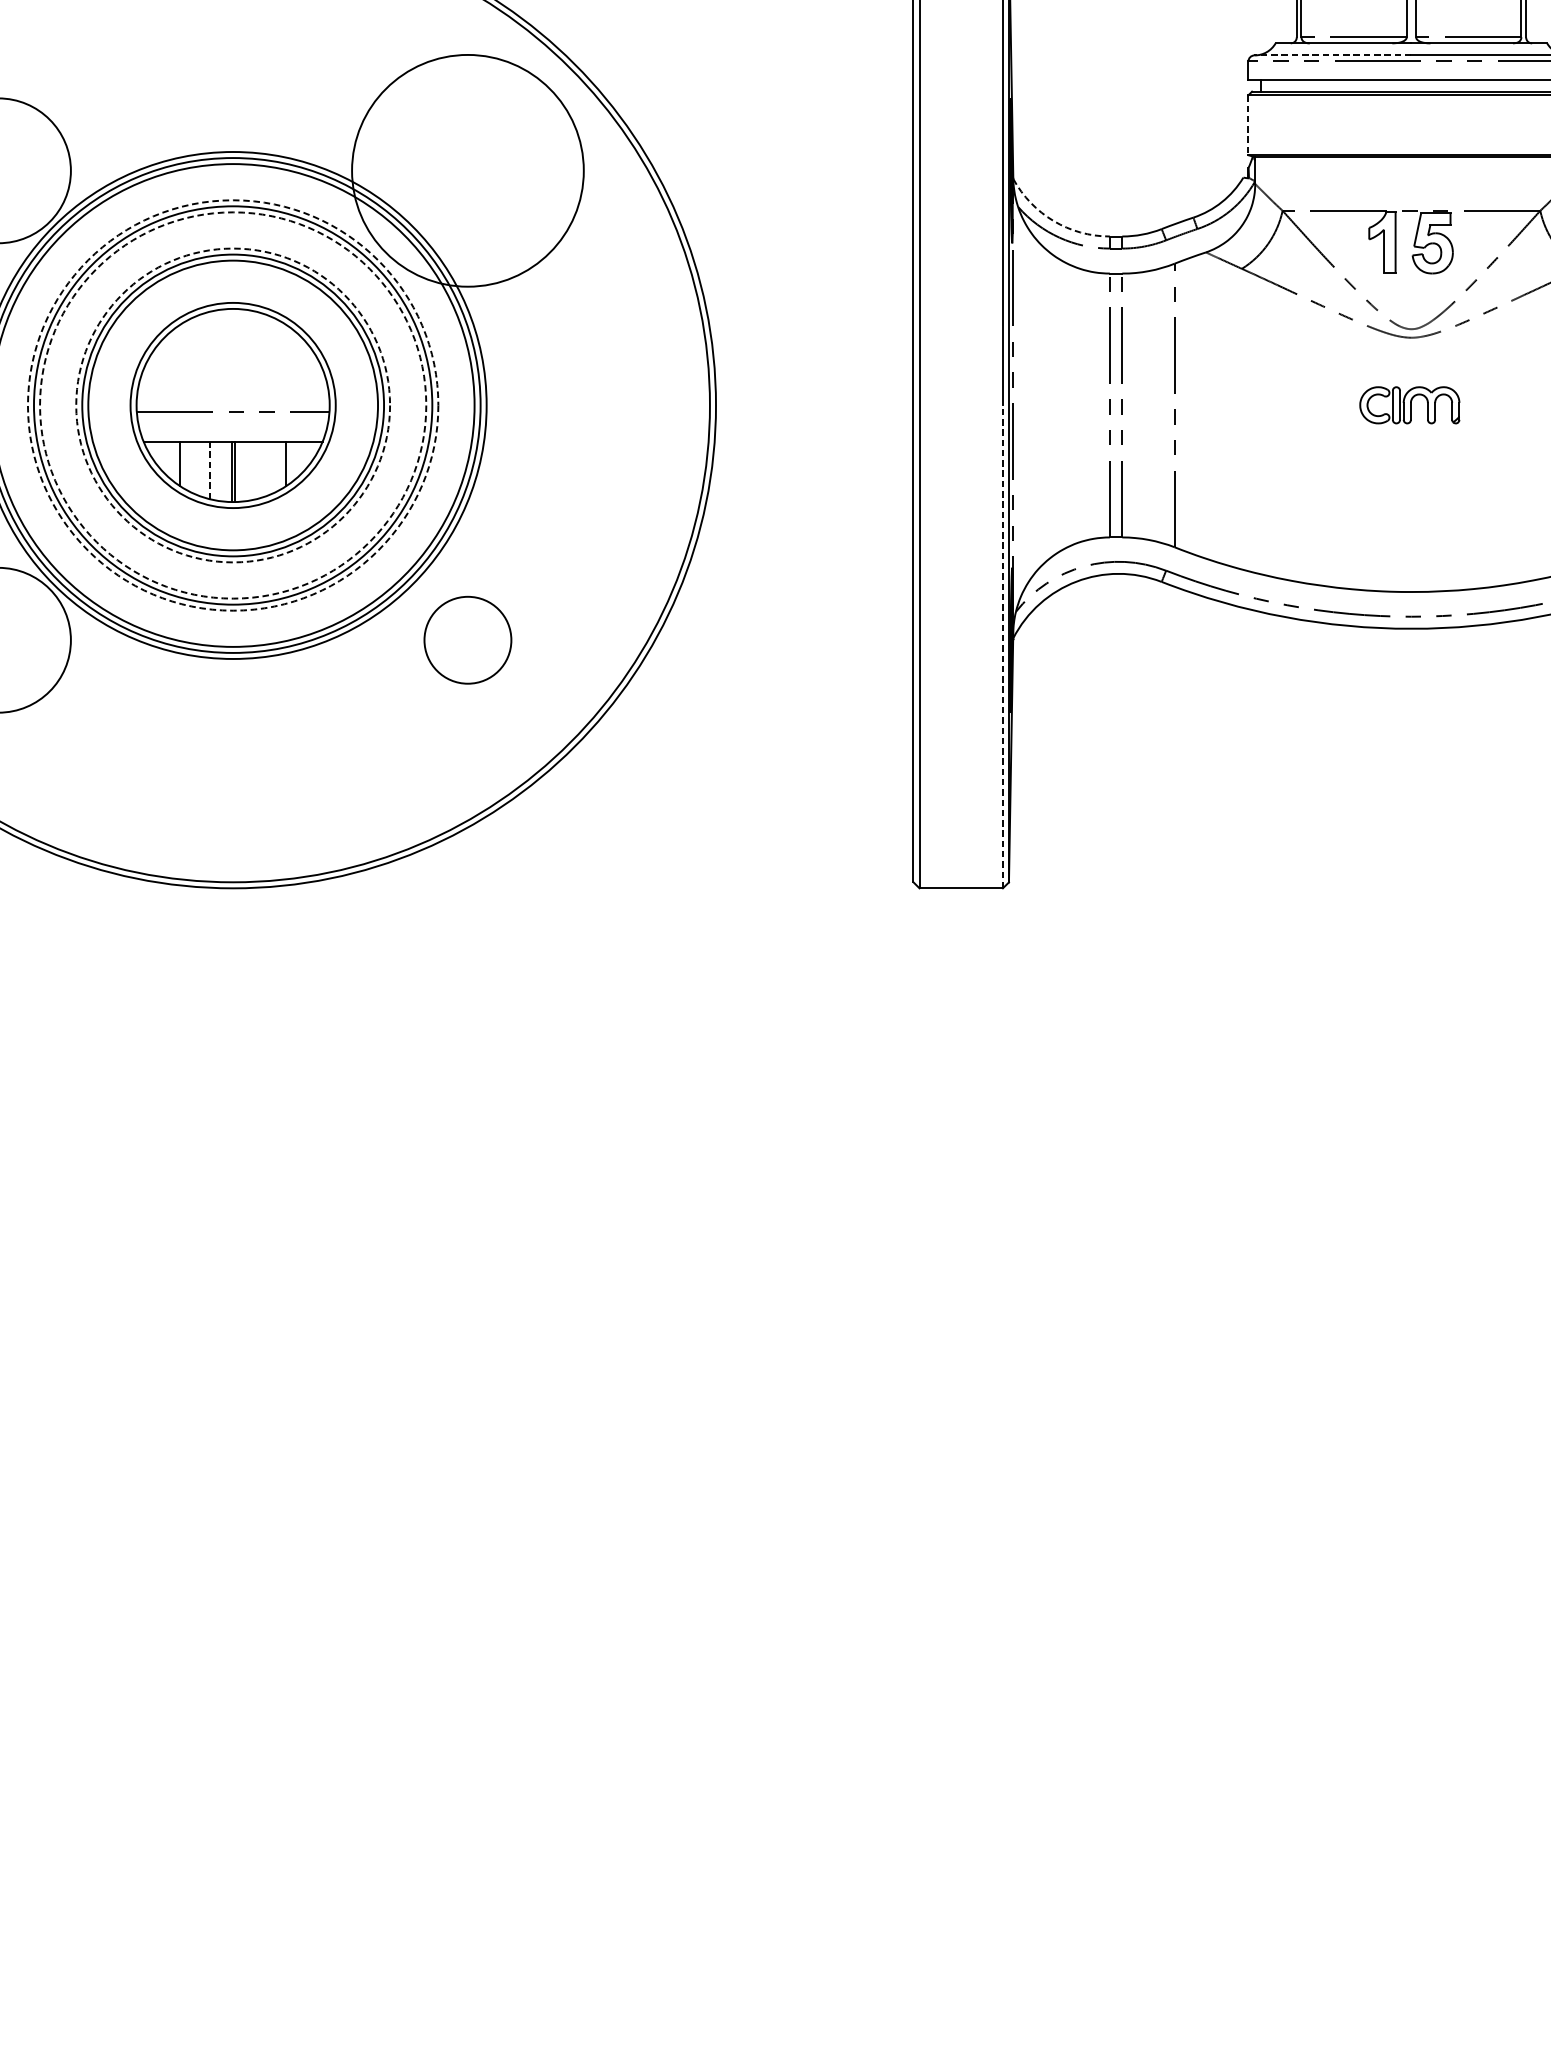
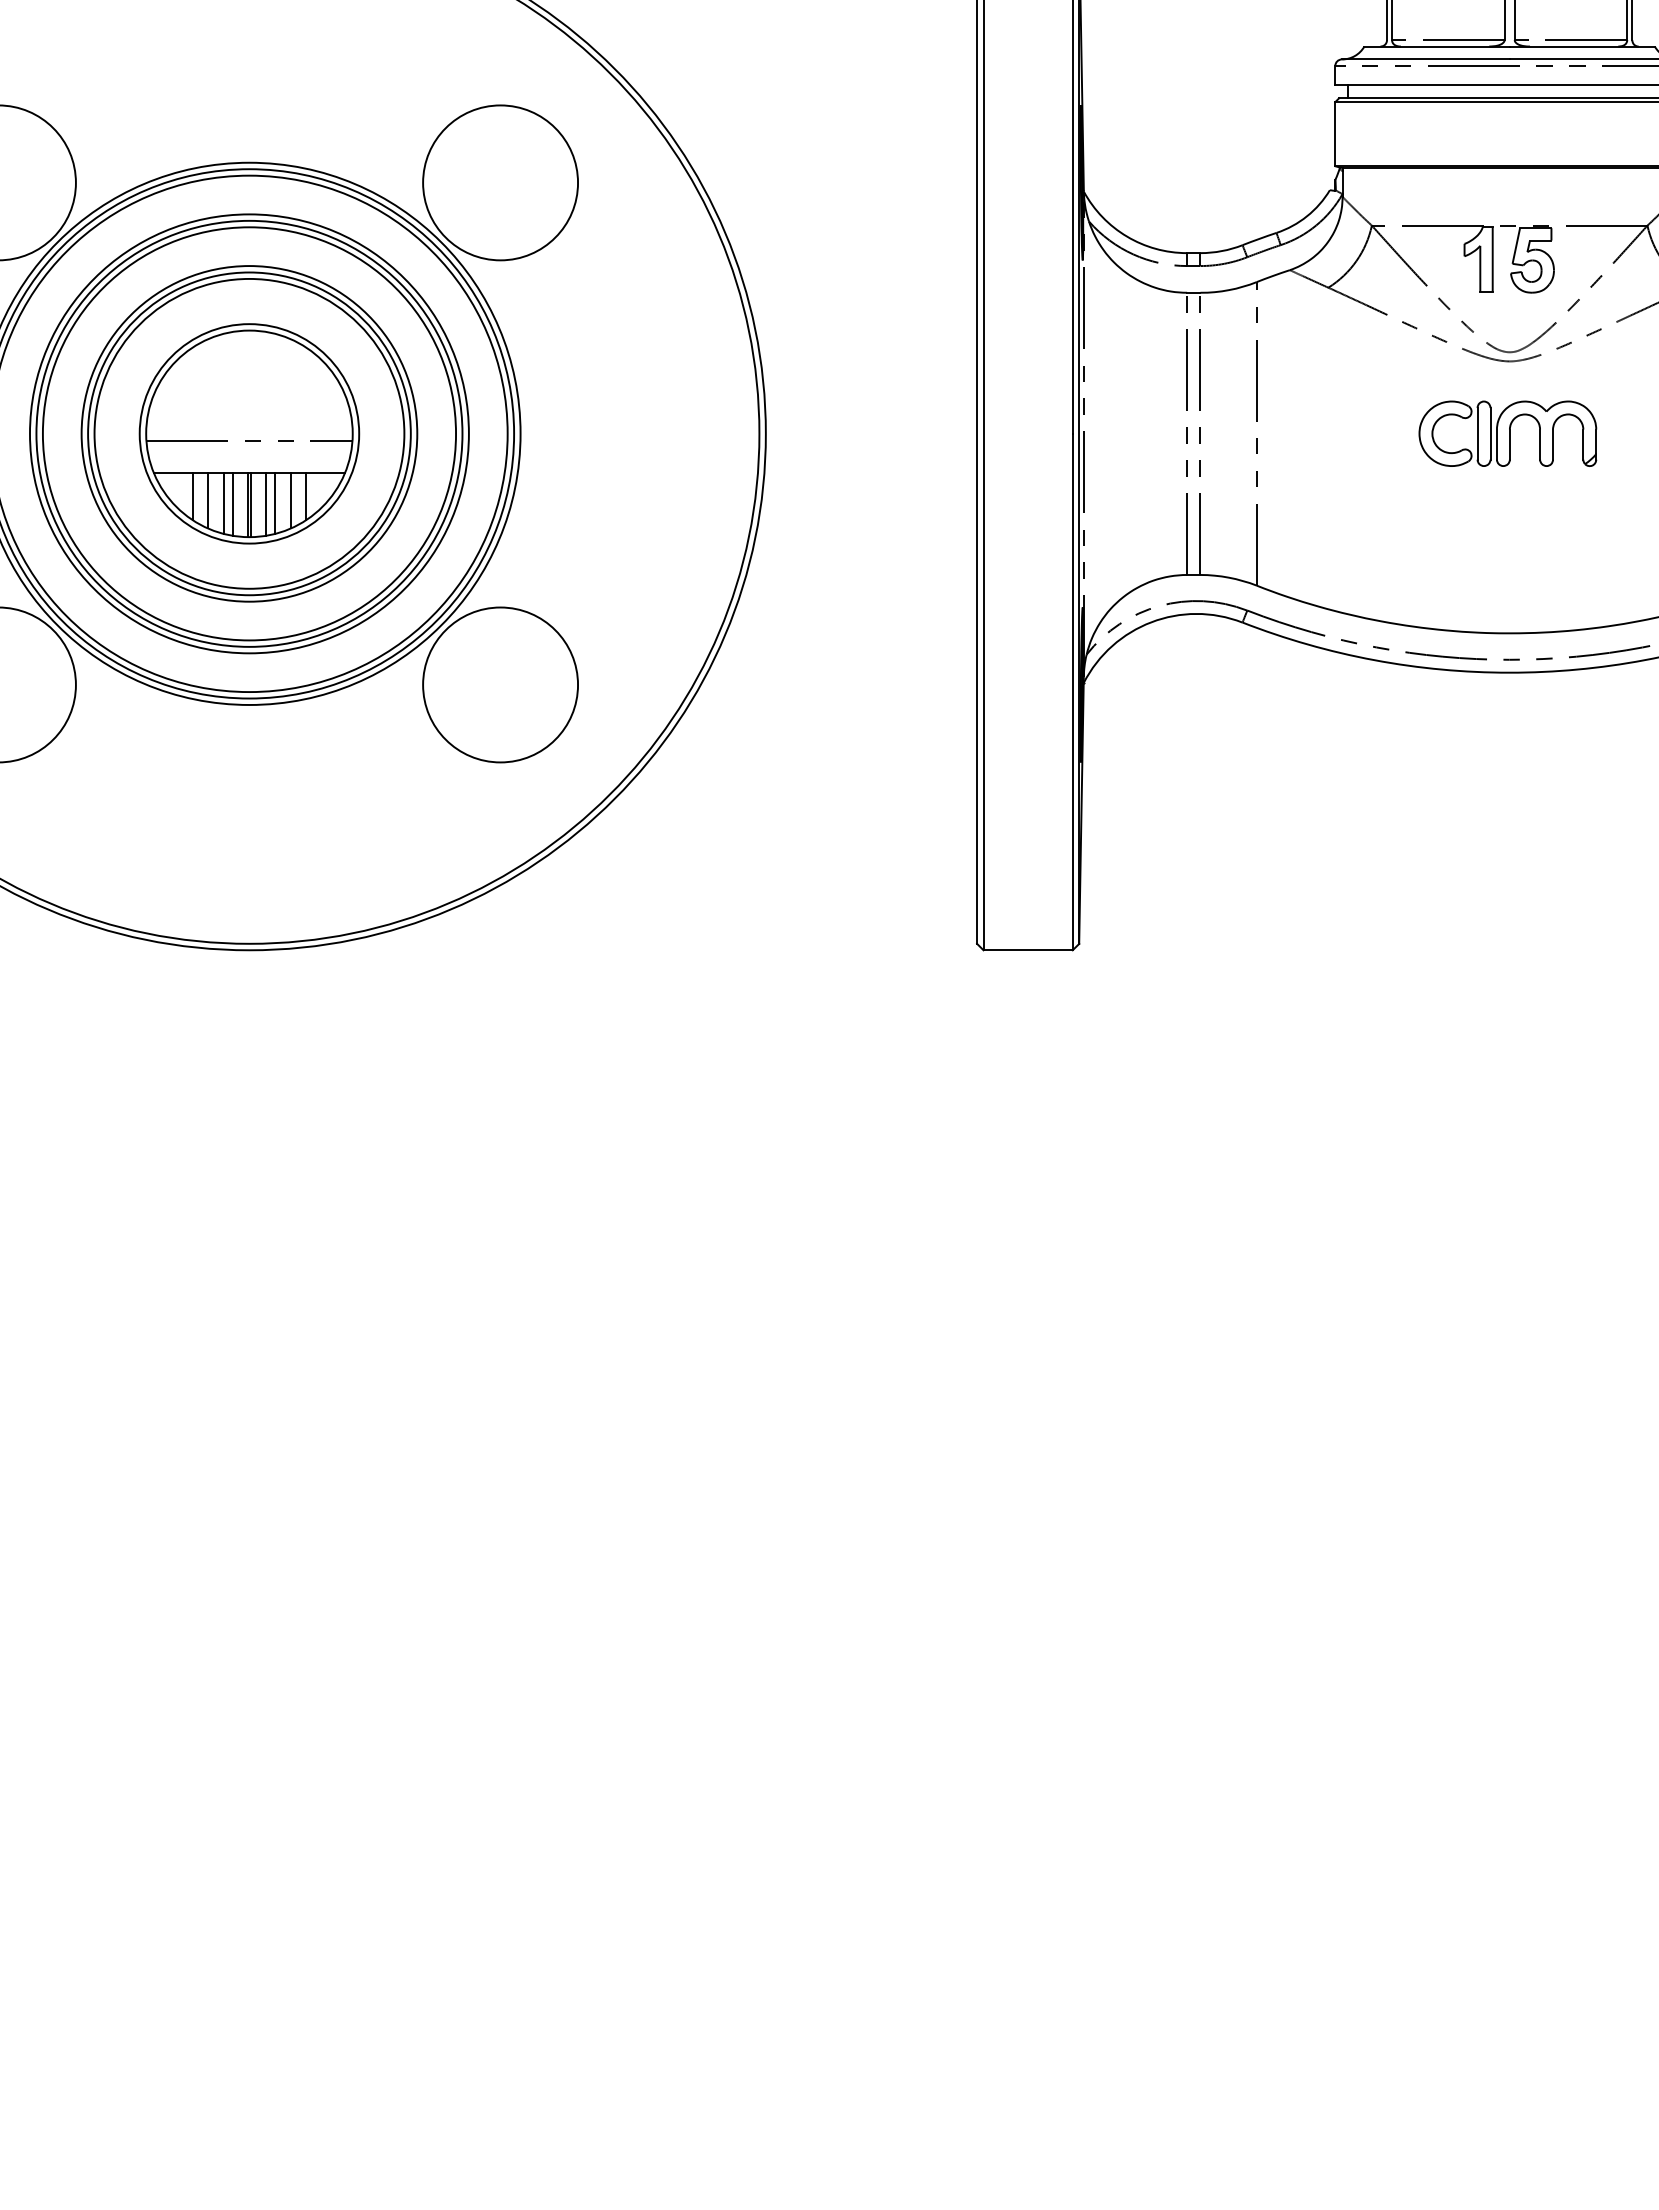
line: (1332, 55) -> (1425, 59), dashed -> solid
line: (1248, 125) -> (1335, 134), dashed -> solid
circle: (467, 170) -> (500, 182), size x0.62
arc: (1054, 220) -> (1127, 236), dashed -> solid
circle: (232, 405) -> (248, 433), dashed -> solid
circle: (233, 405) -> (249, 433), dashed -> solid
circle: (233, 405) -> (249, 433), dashed -> solid
part: (1409, 405) -> (1507, 433), size x1.67
line: (193, 467) -> (207, 500), added
line: (272, 467) -> (291, 500), added
line: (209, 470) -> (224, 503), dashed -> solid
line: (218, 470) -> (233, 503), added
line: (248, 470) -> (265, 503), added
line: (256, 470) -> (274, 503), added
circle: (467, 639) -> (500, 684), size x1.67
line: (1002, 646) -> (1072, 691), dashed -> solid

